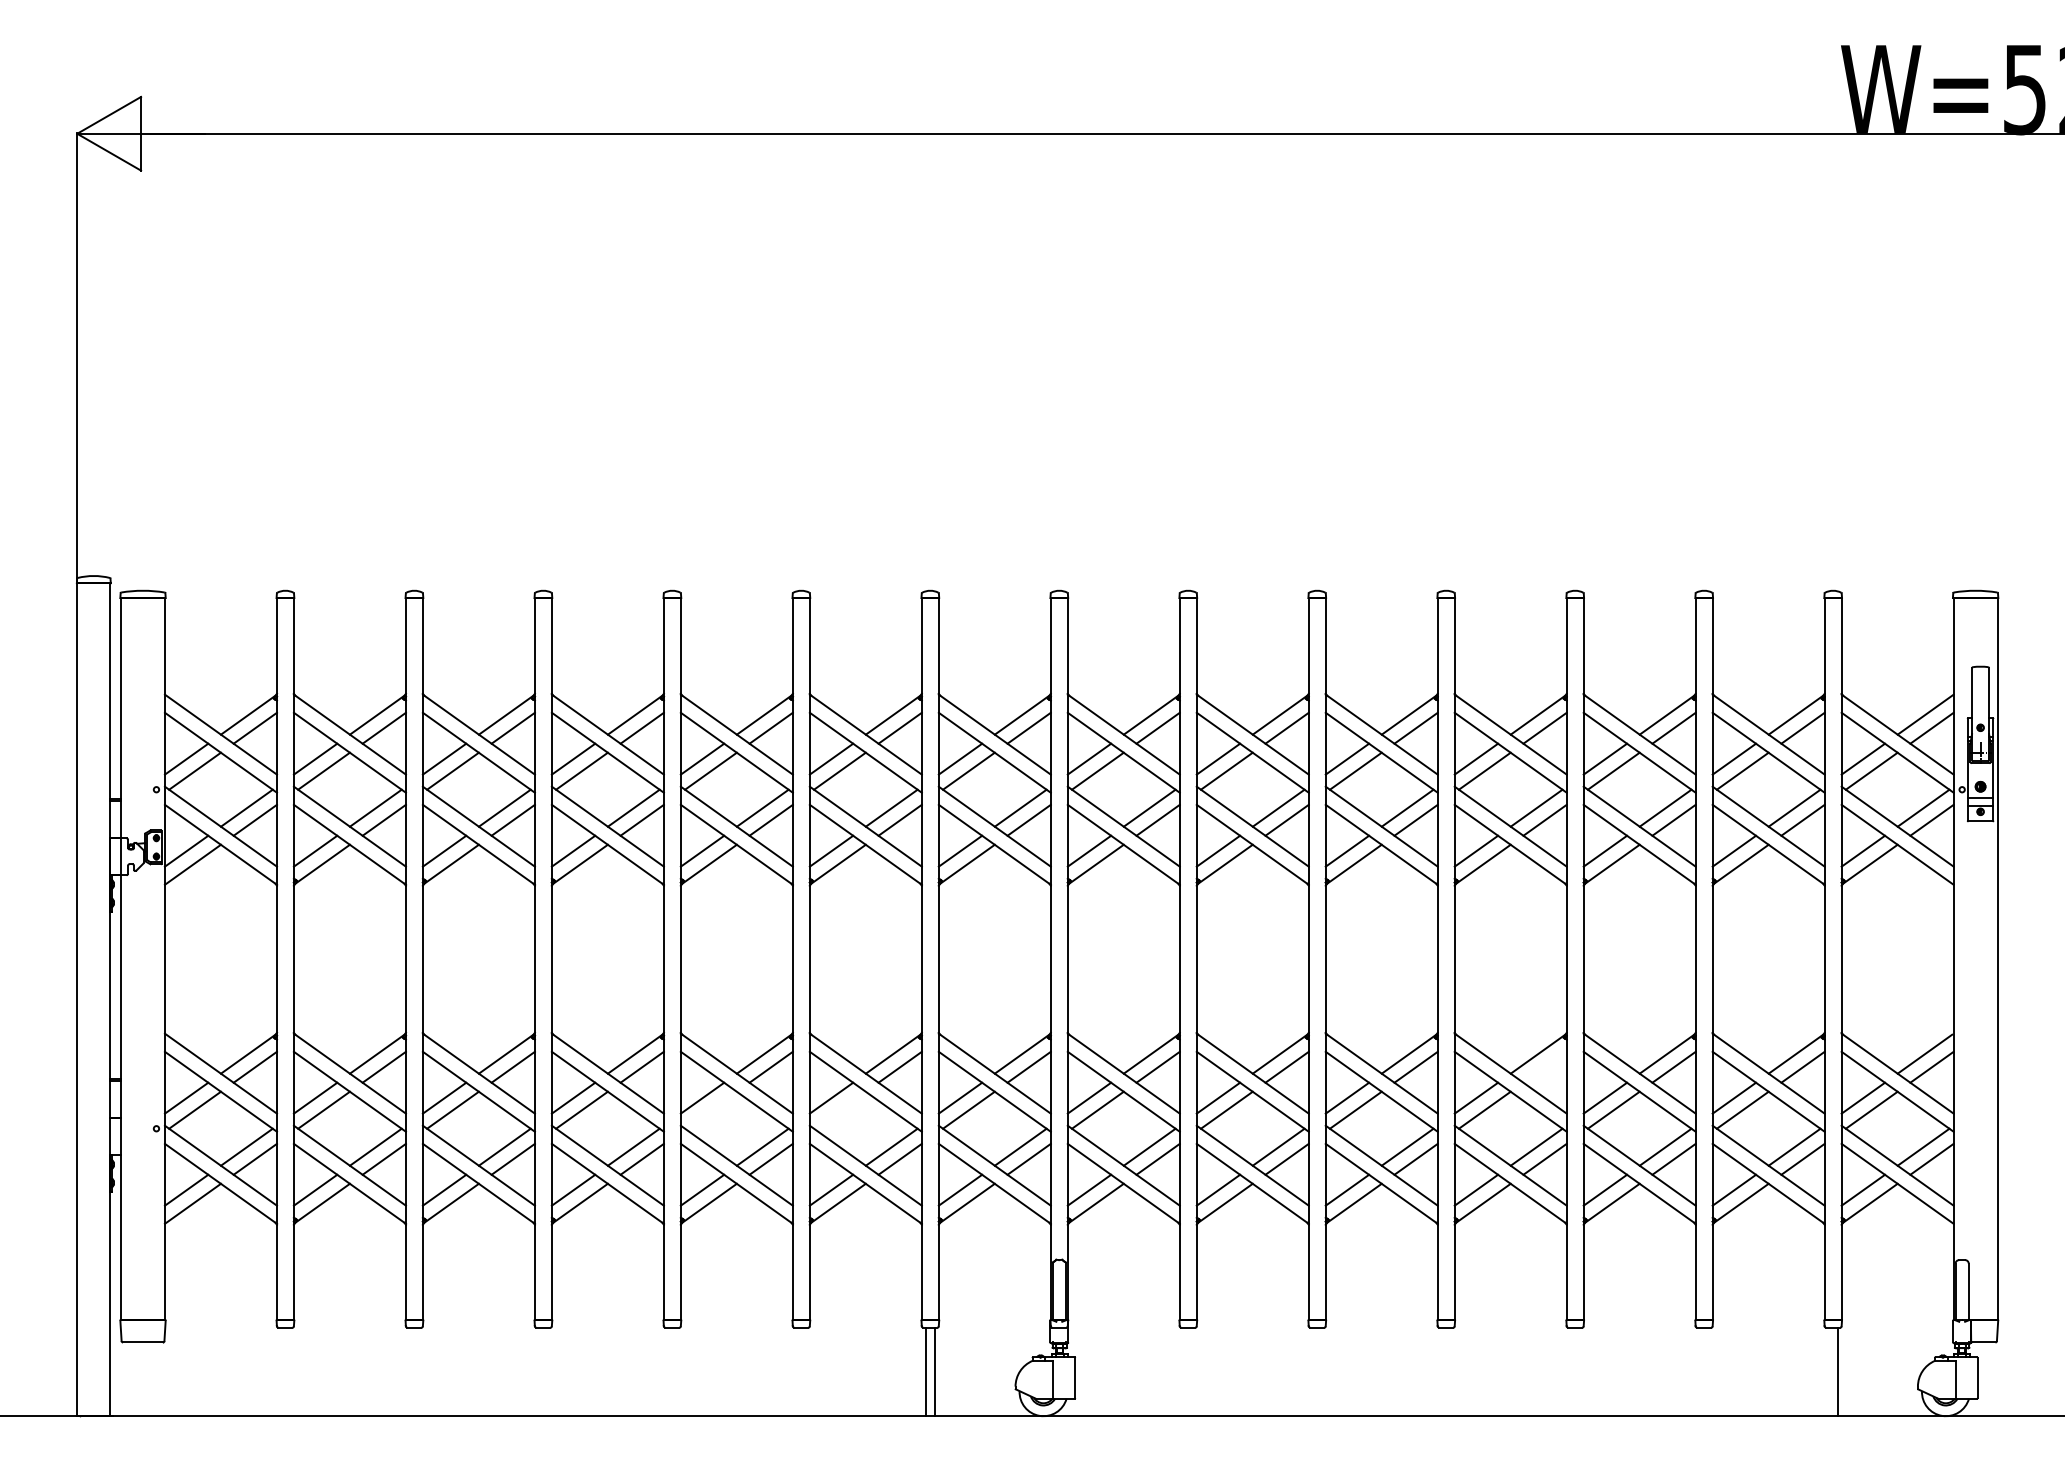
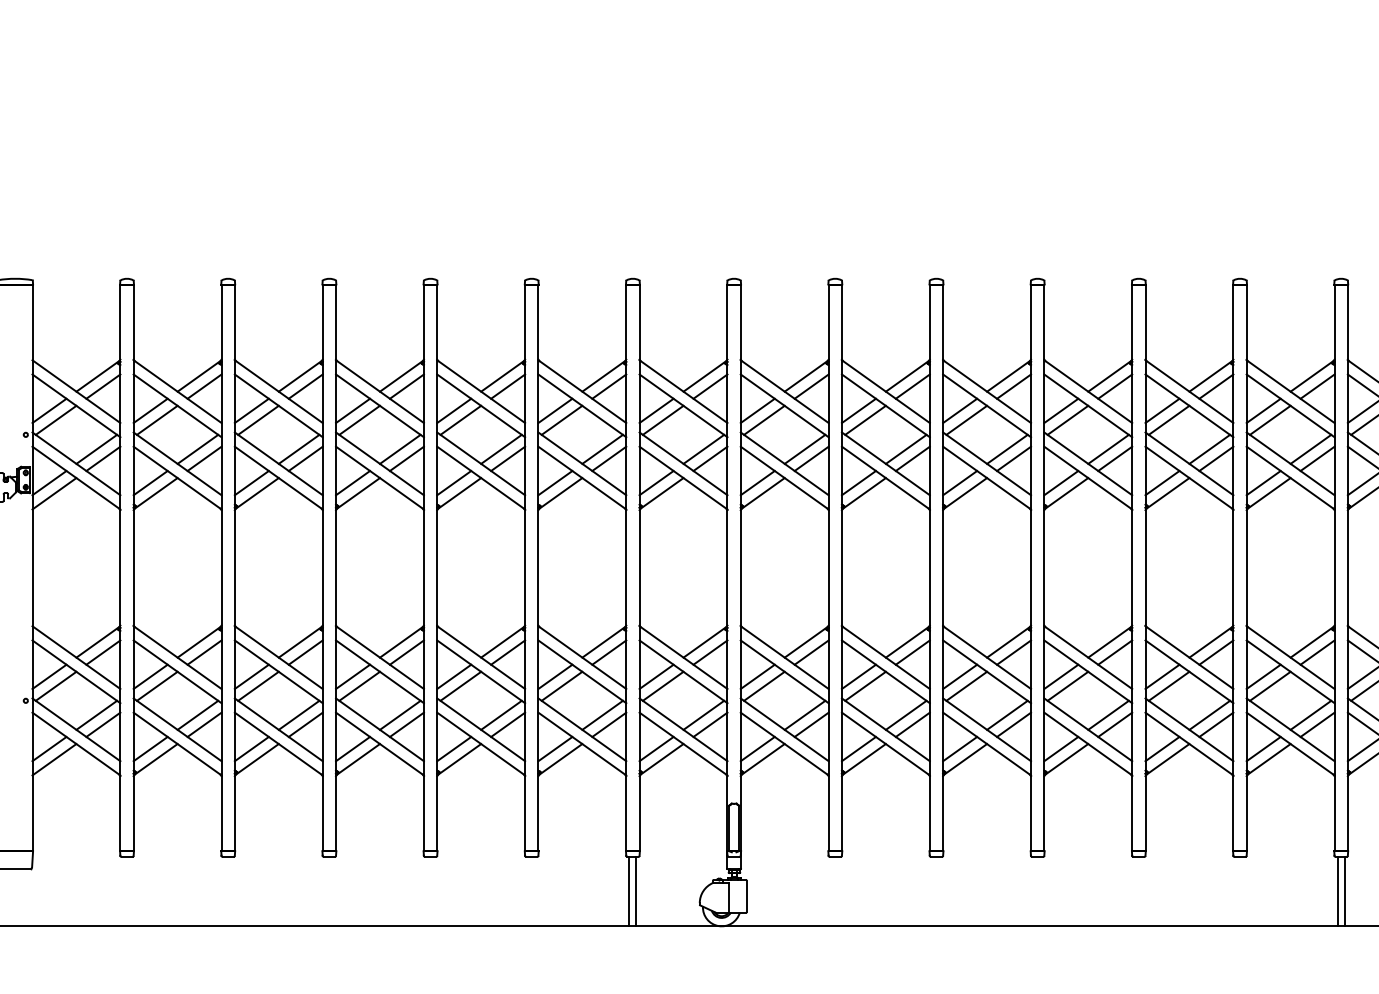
line: (1544, 1066) -> (1114, 652), added
line: (710, 1109) -> (460, 685), added
line: (839, 1109) -> (561, 685), added
line: (1828, 1371) -> (1337, 891), added

